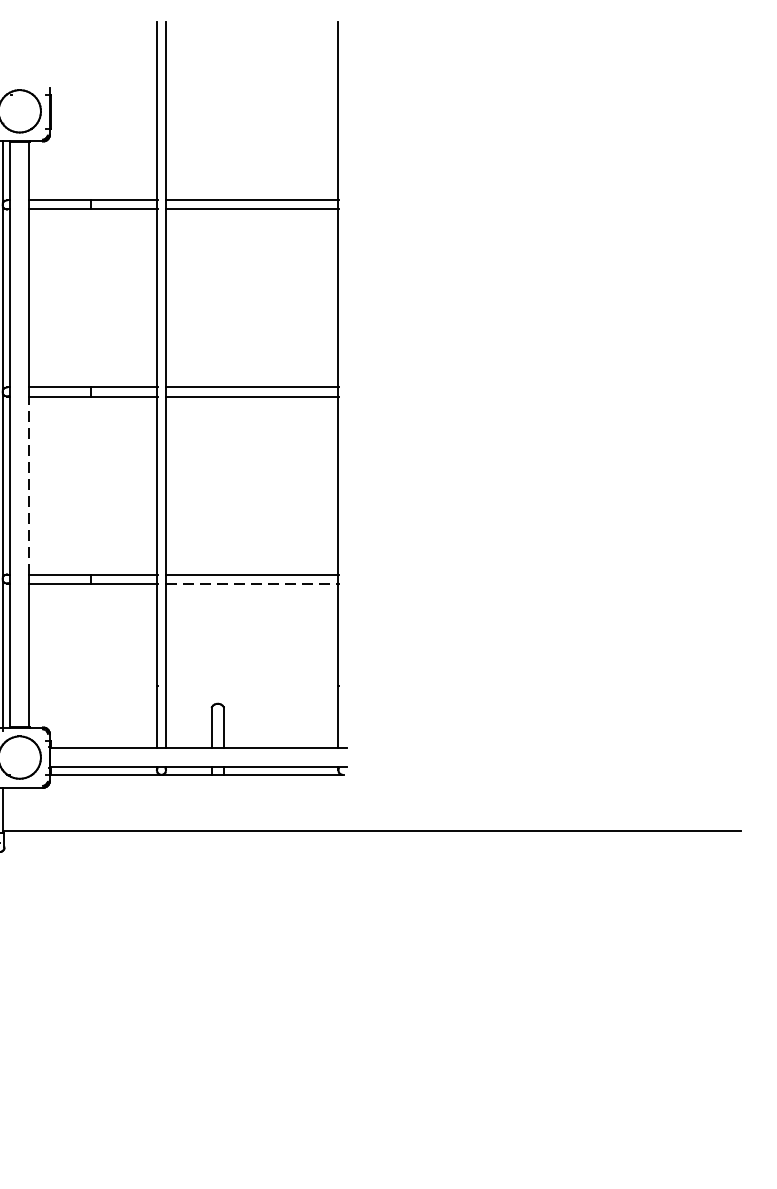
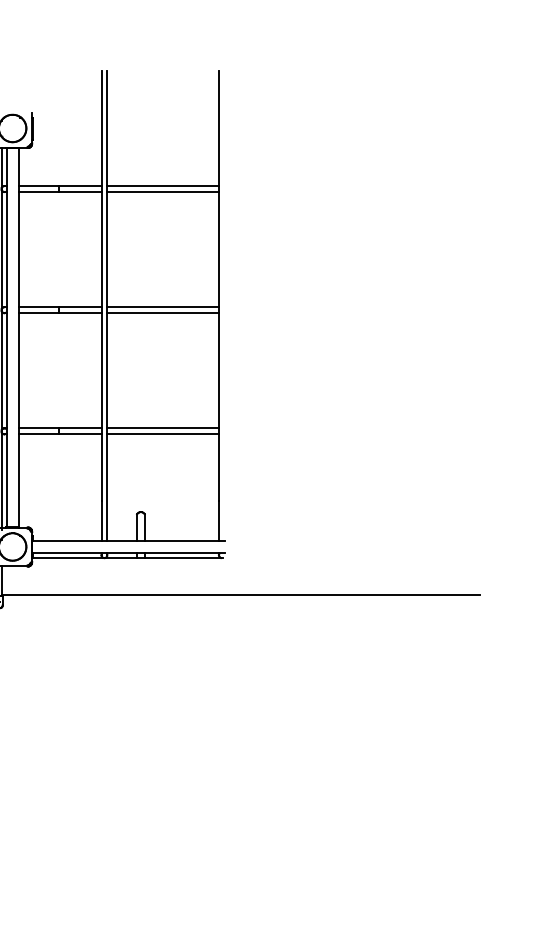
line: (28, 485) -> (18, 370), dashed -> solid
line: (252, 583) -> (163, 434), dashed -> solid

